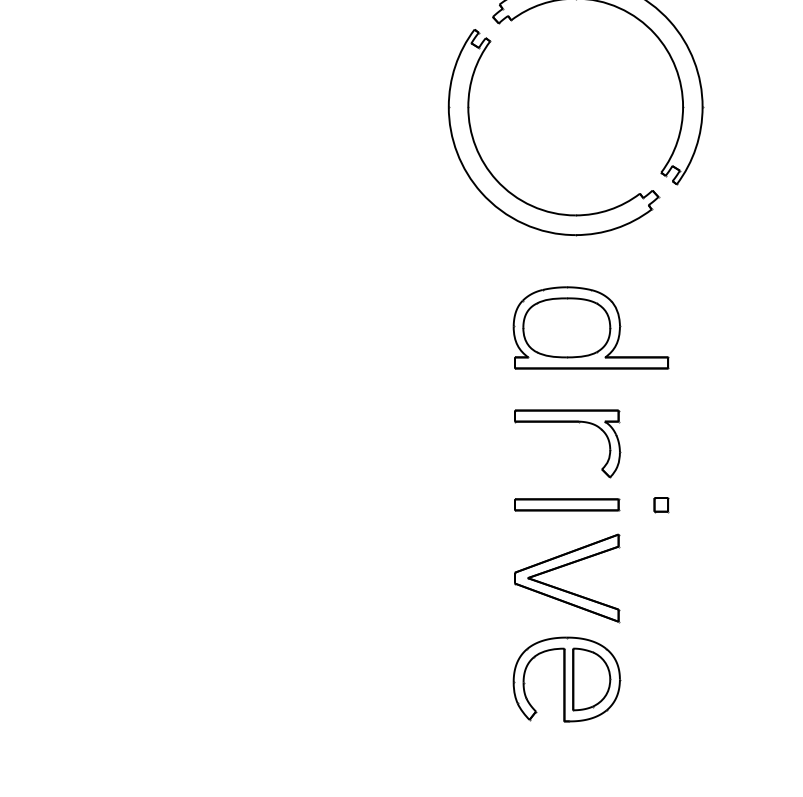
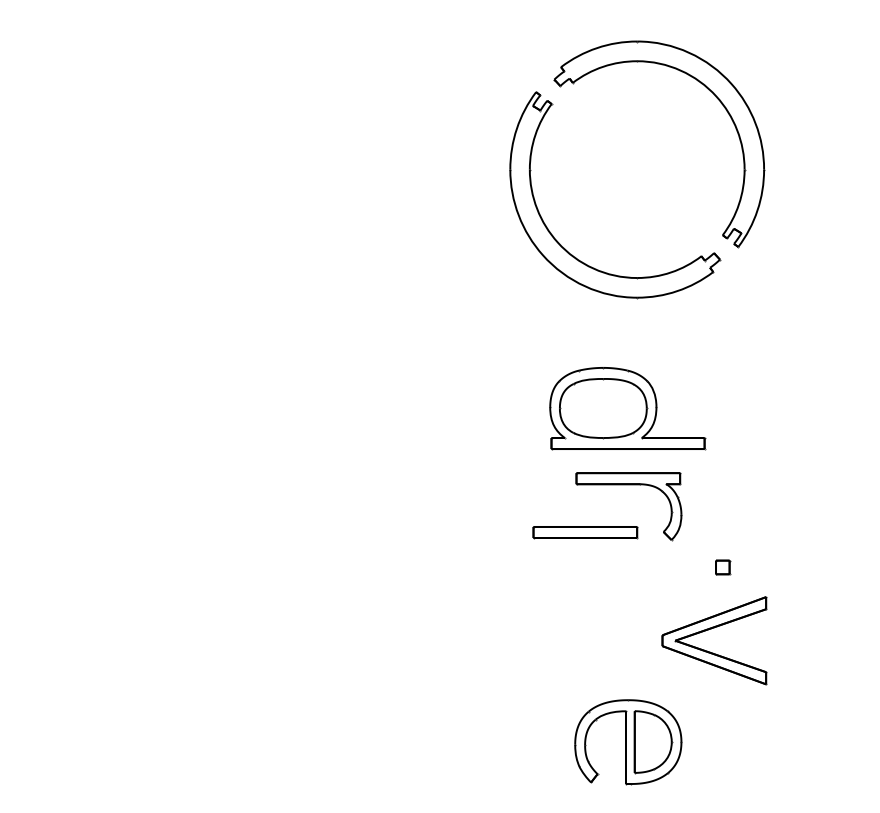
part: (590, 327) -> (627, 408), moved
part: (566, 504) -> (585, 532), moved
part: (563, 566) -> (711, 629), moved

